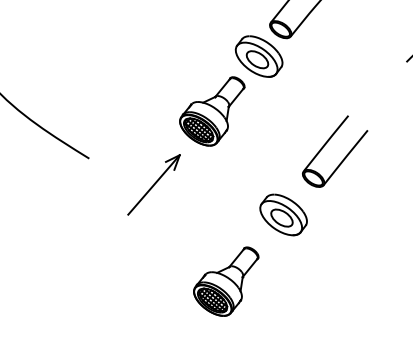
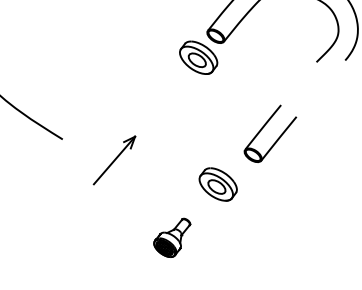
part: (211, 111) -> (160, 101), removed
part: (327, 143) -> (264, 127), moved
part: (225, 281) -> (171, 237), size x0.7

